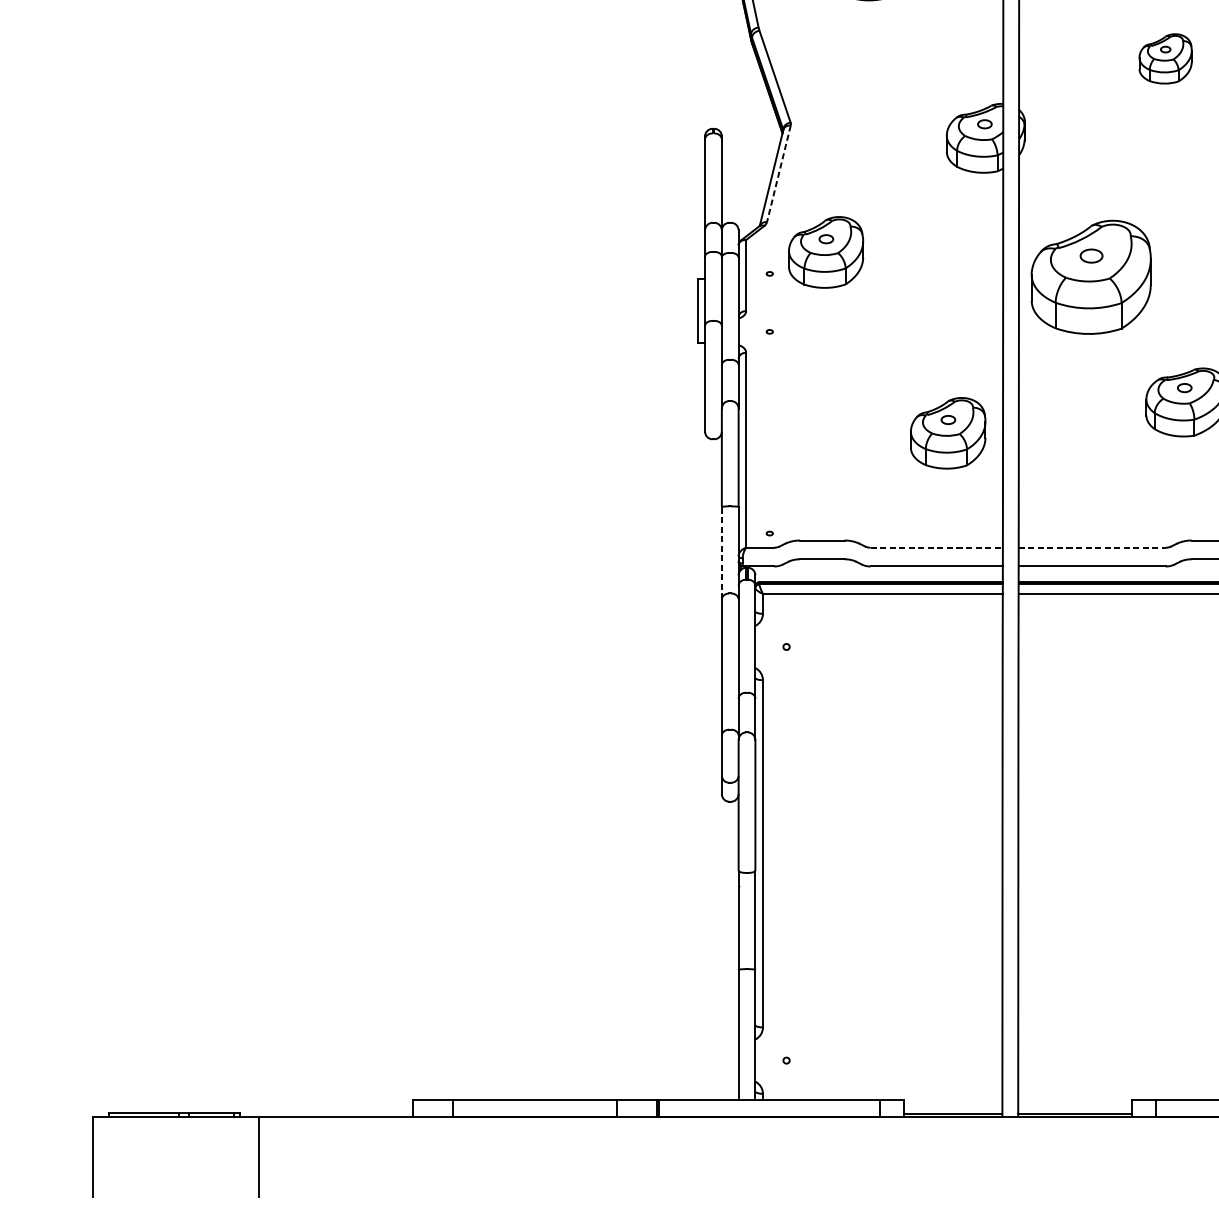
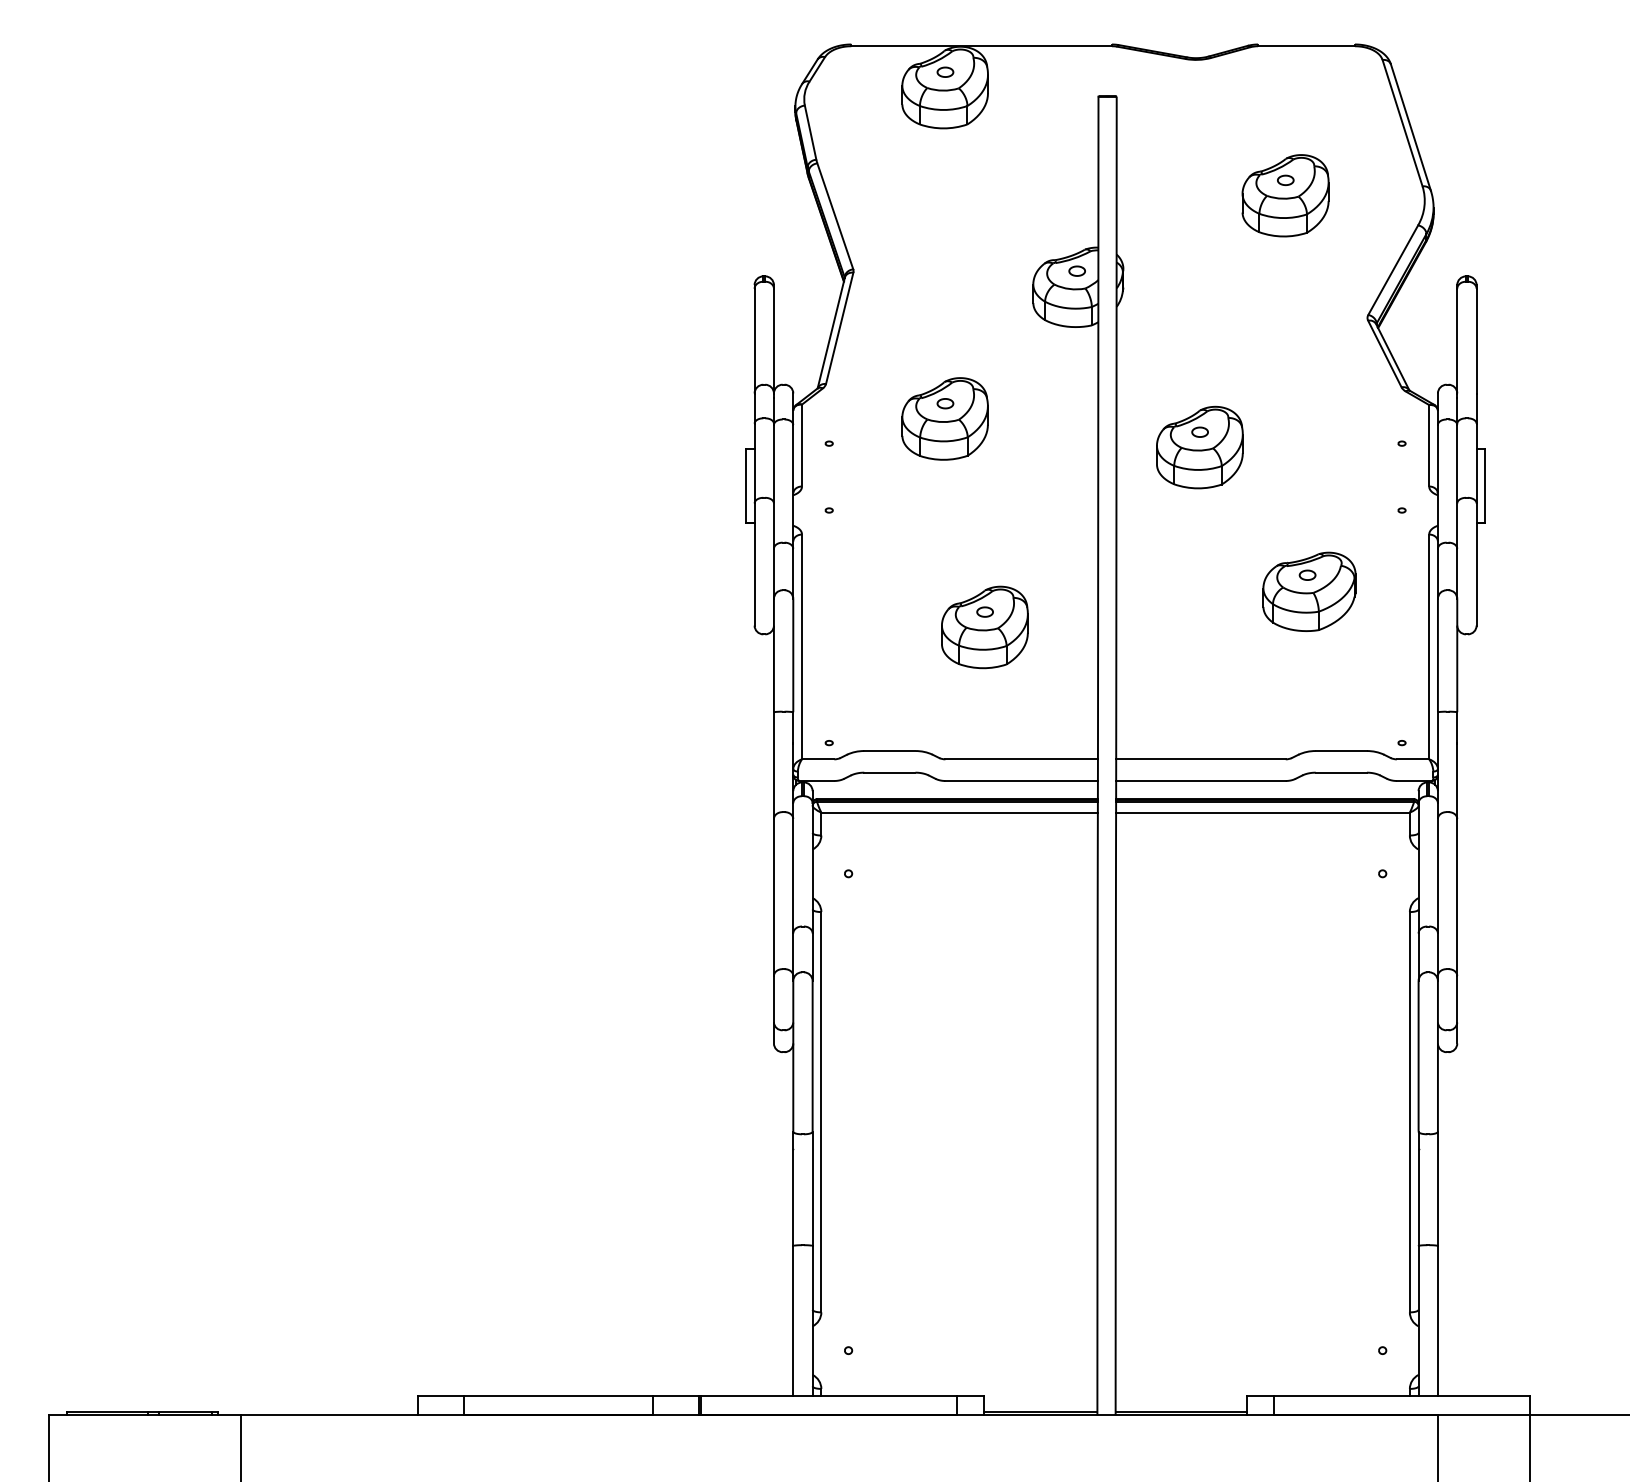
part: (1165, 58) -> (1285, 195), size x1.43
line: (778, 174) -> (839, 328), dashed -> solid
part: (825, 252) -> (944, 418), moved
part: (1090, 277) -> (1199, 447), size x0.62
part: (947, 433) -> (984, 627), moved
line: (937, 547) -> (1022, 759), dashed -> solid
line: (1091, 547) -> (1200, 759), dashed -> solid
line: (721, 553) -> (773, 765), dashed -> solid

